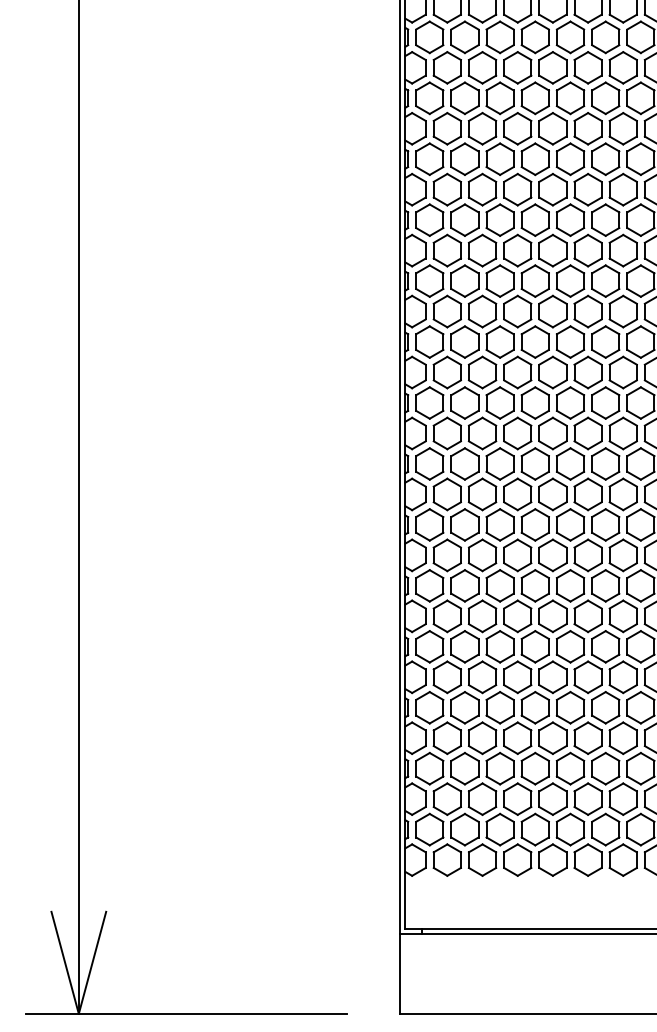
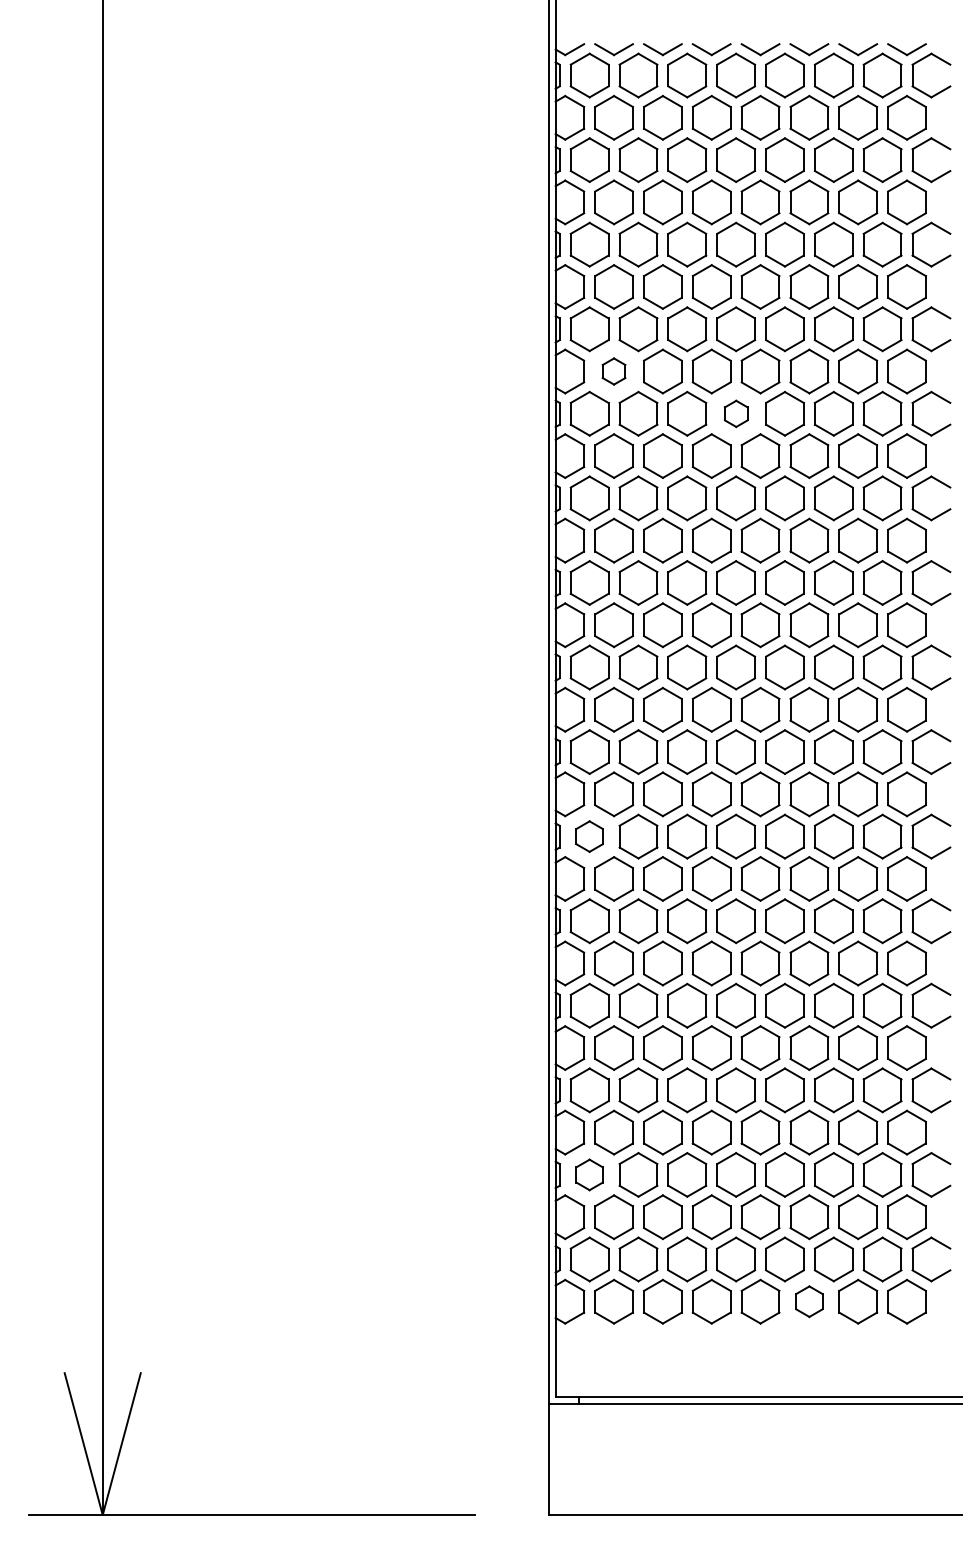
part: (446, 189) -> (613, 371), size x0.6
part: (535, 219) -> (736, 413), size x0.6
part: (429, 524) -> (589, 836), size x0.7
part: (429, 768) -> (589, 1174), size x0.7
part: (588, 859) -> (809, 1301), size x0.7

